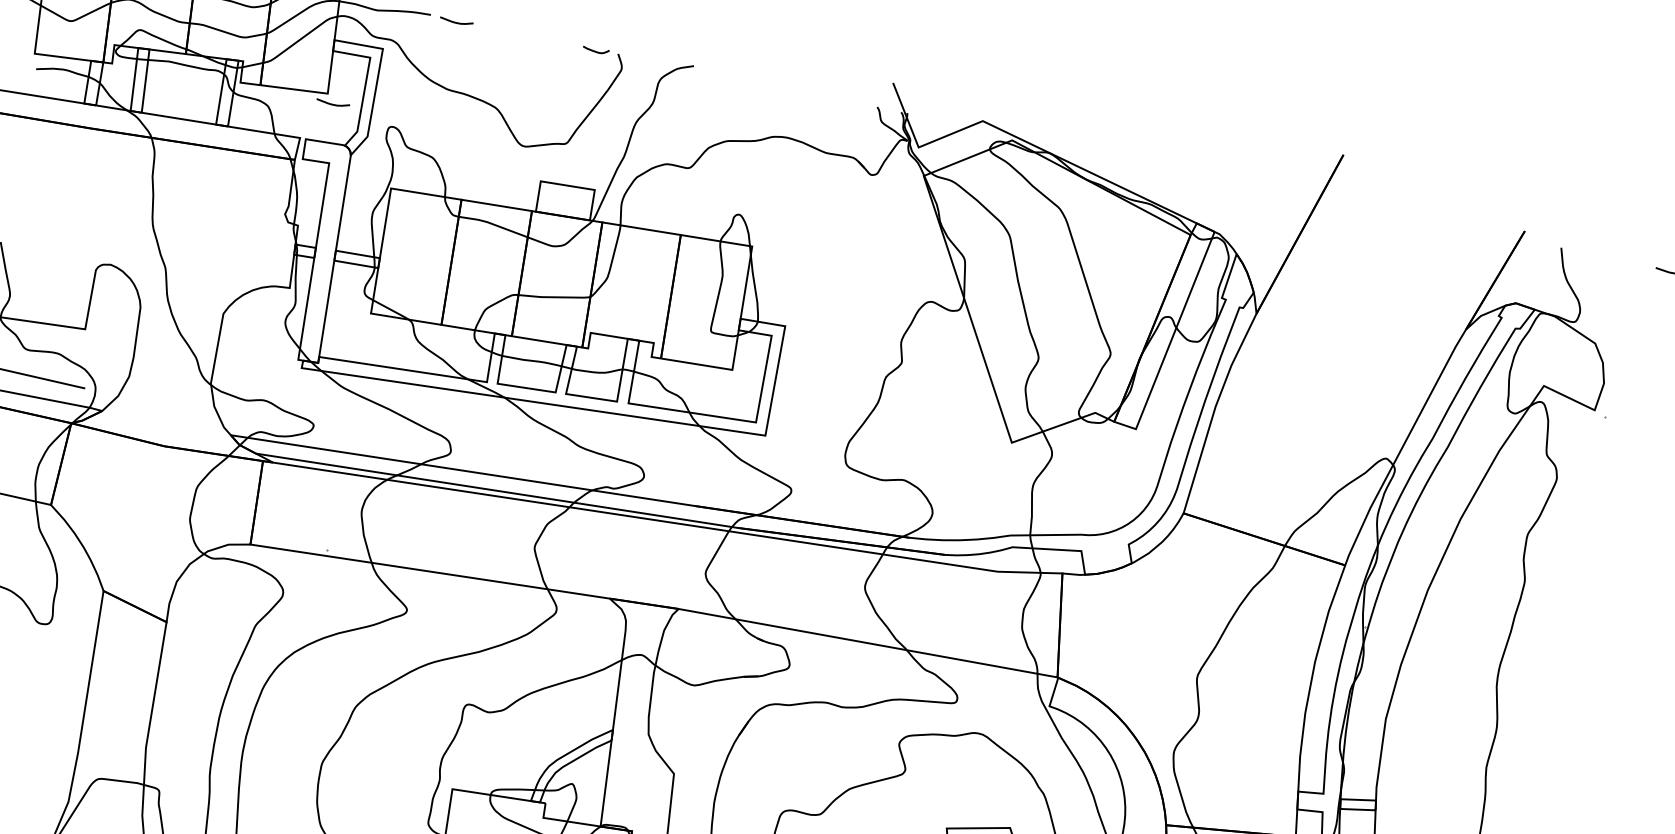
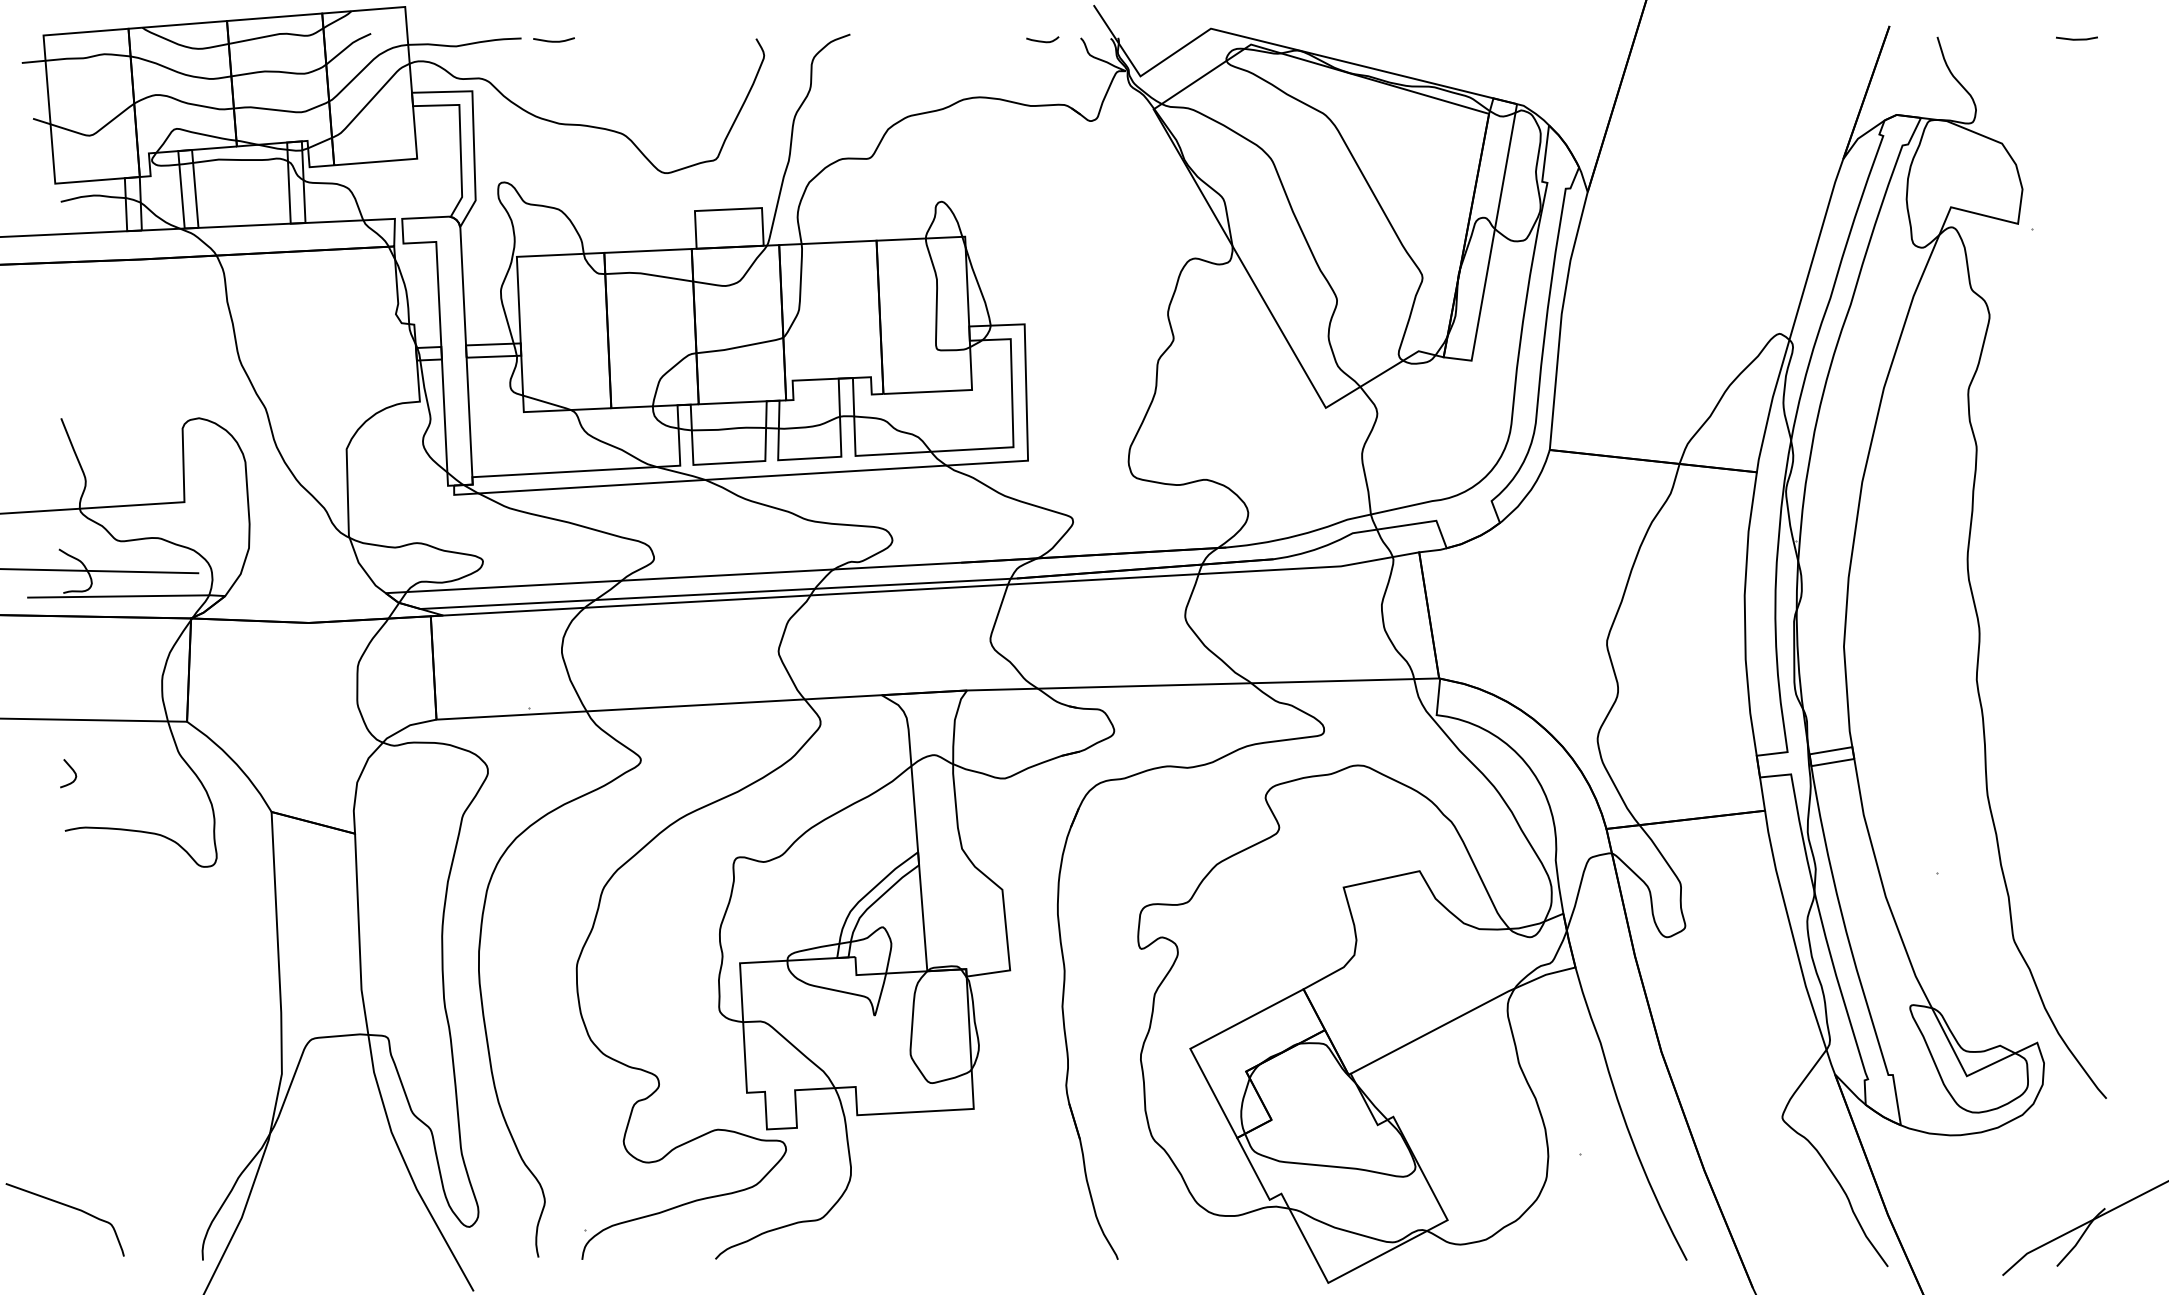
curve: (595, 50) -> (1042, 40), moved
curve: (332, 103) -> (425, 169), removed

